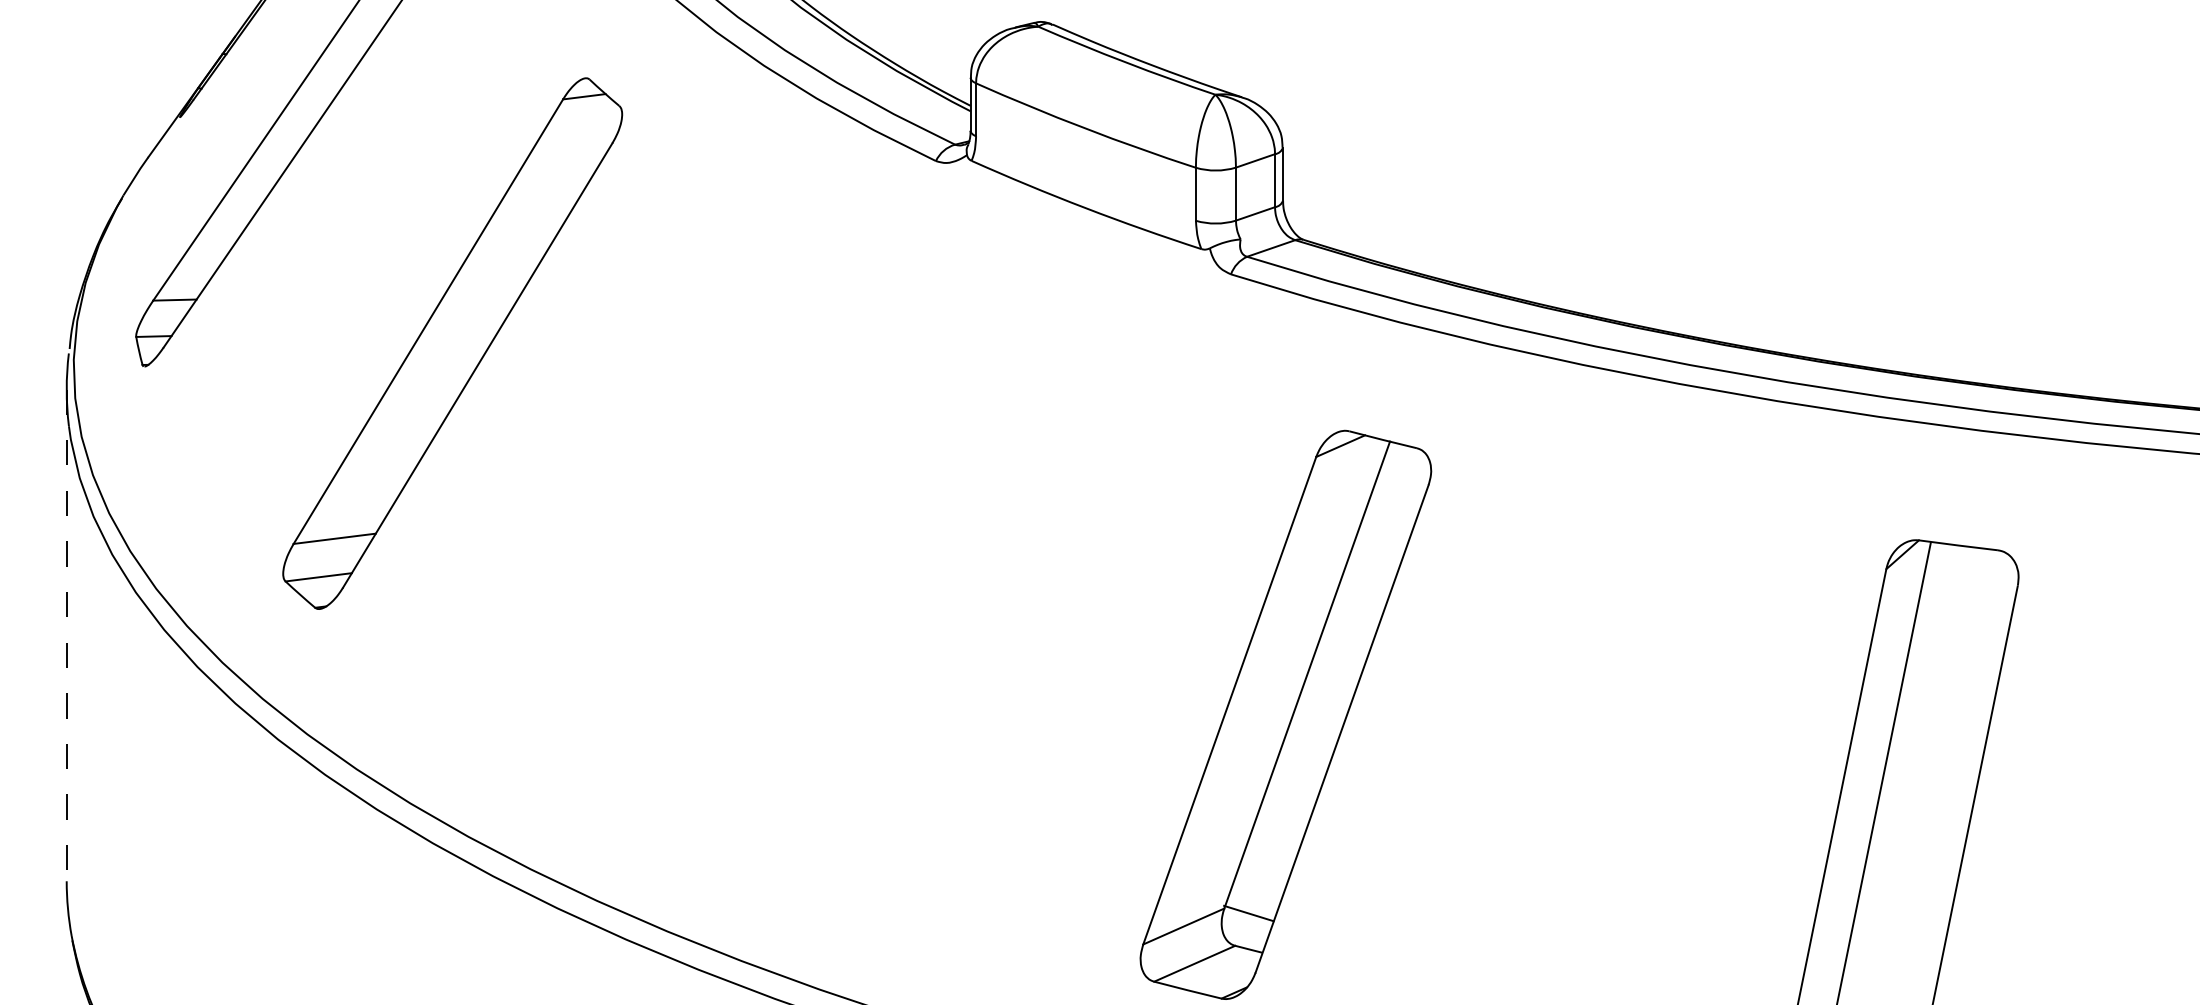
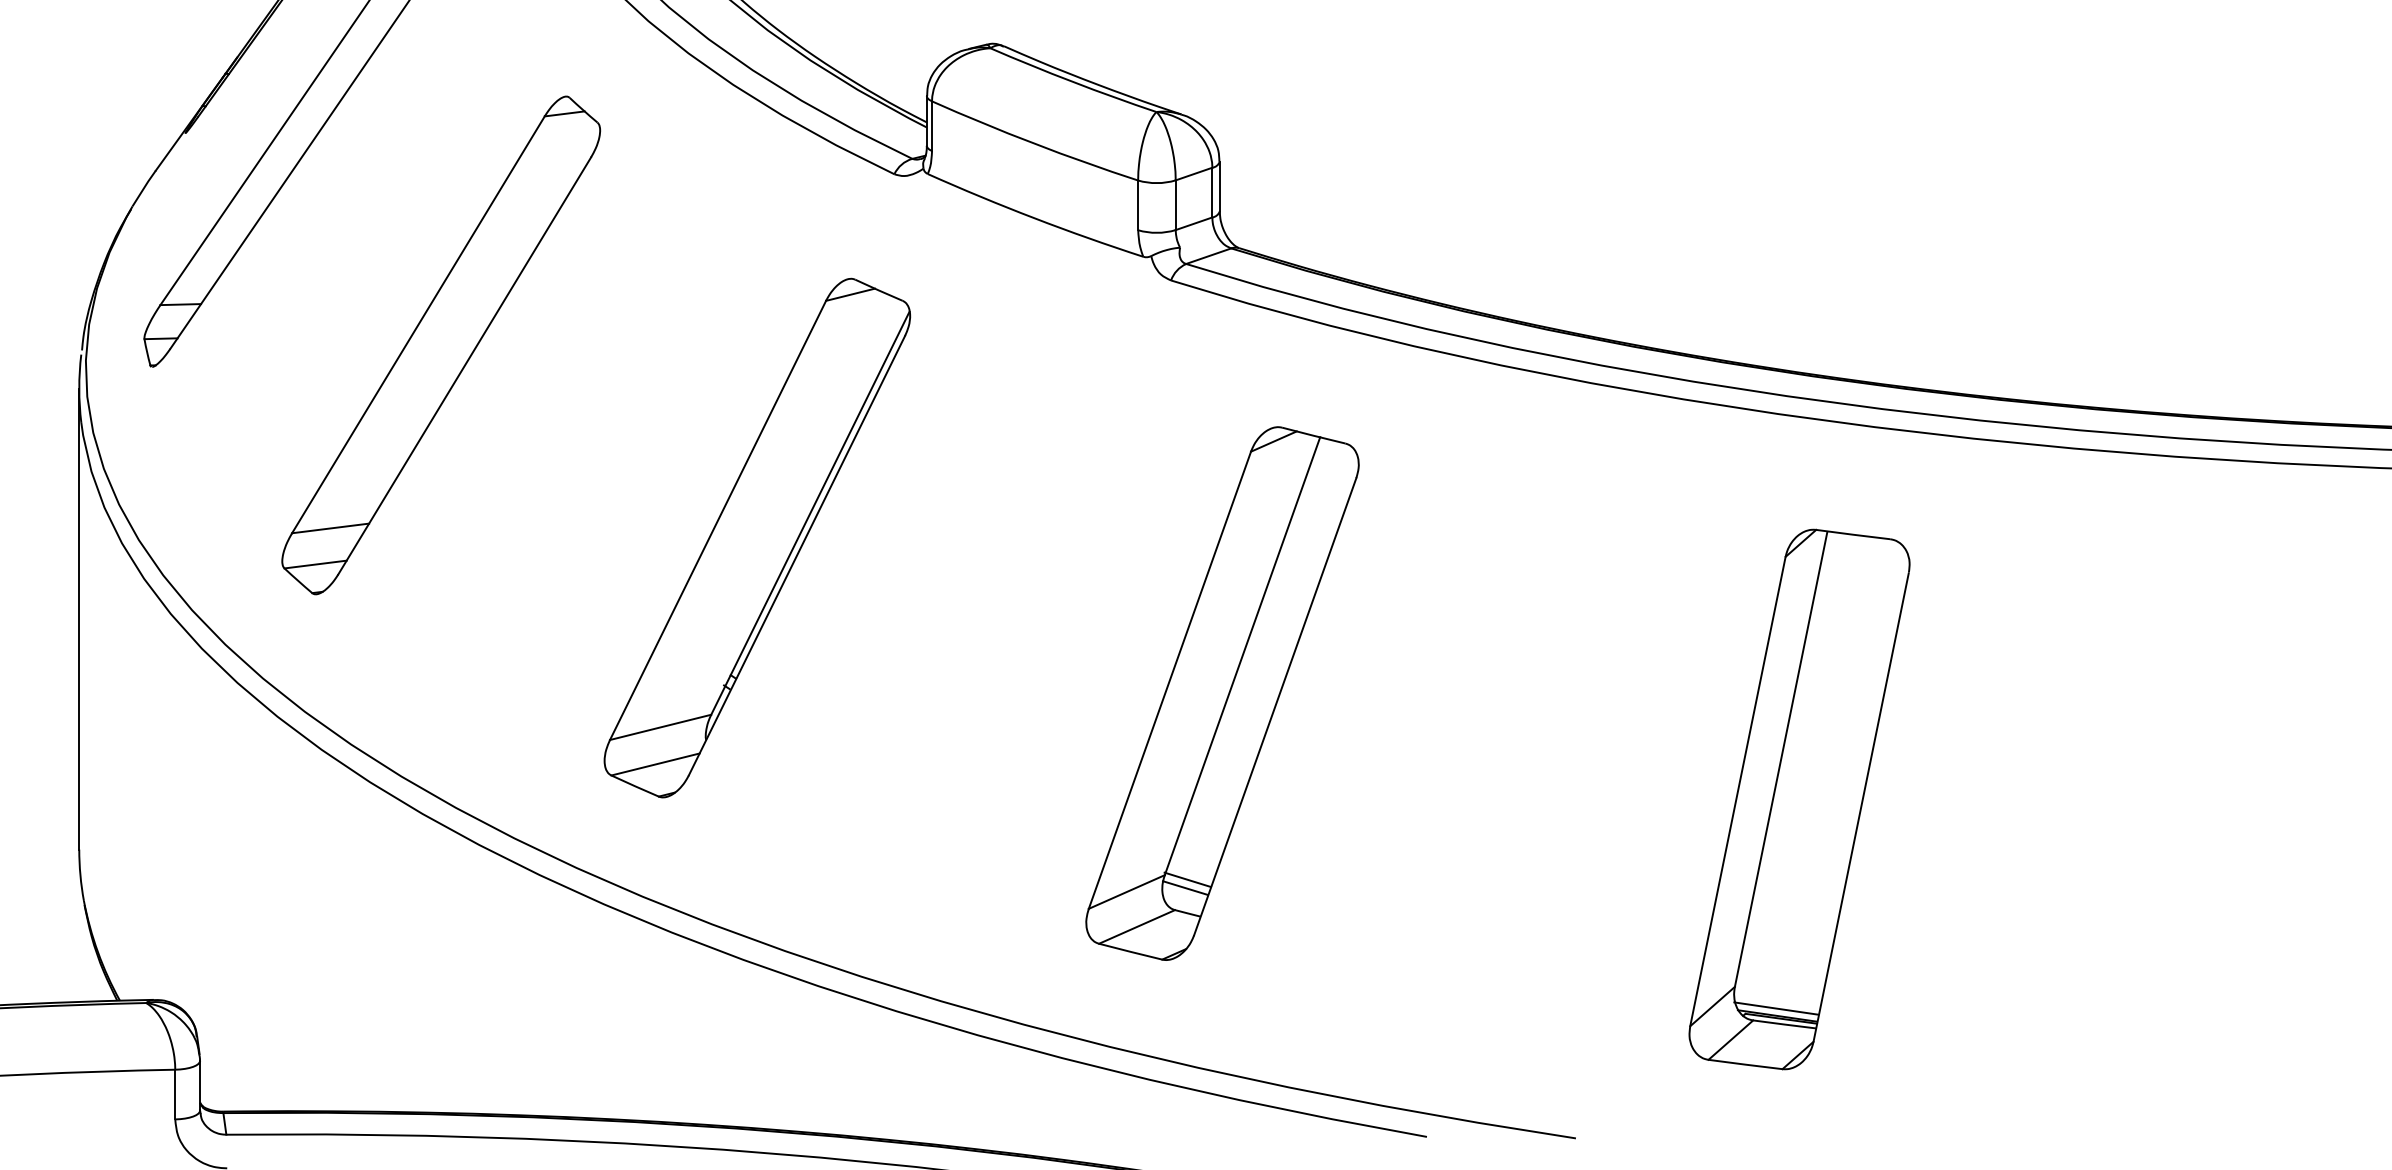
part: (789, 548) -> (757, 537), added
line: (66, 635) -> (79, 619), dashed -> solid
line: (1246, 921) -> (1185, 887), added

